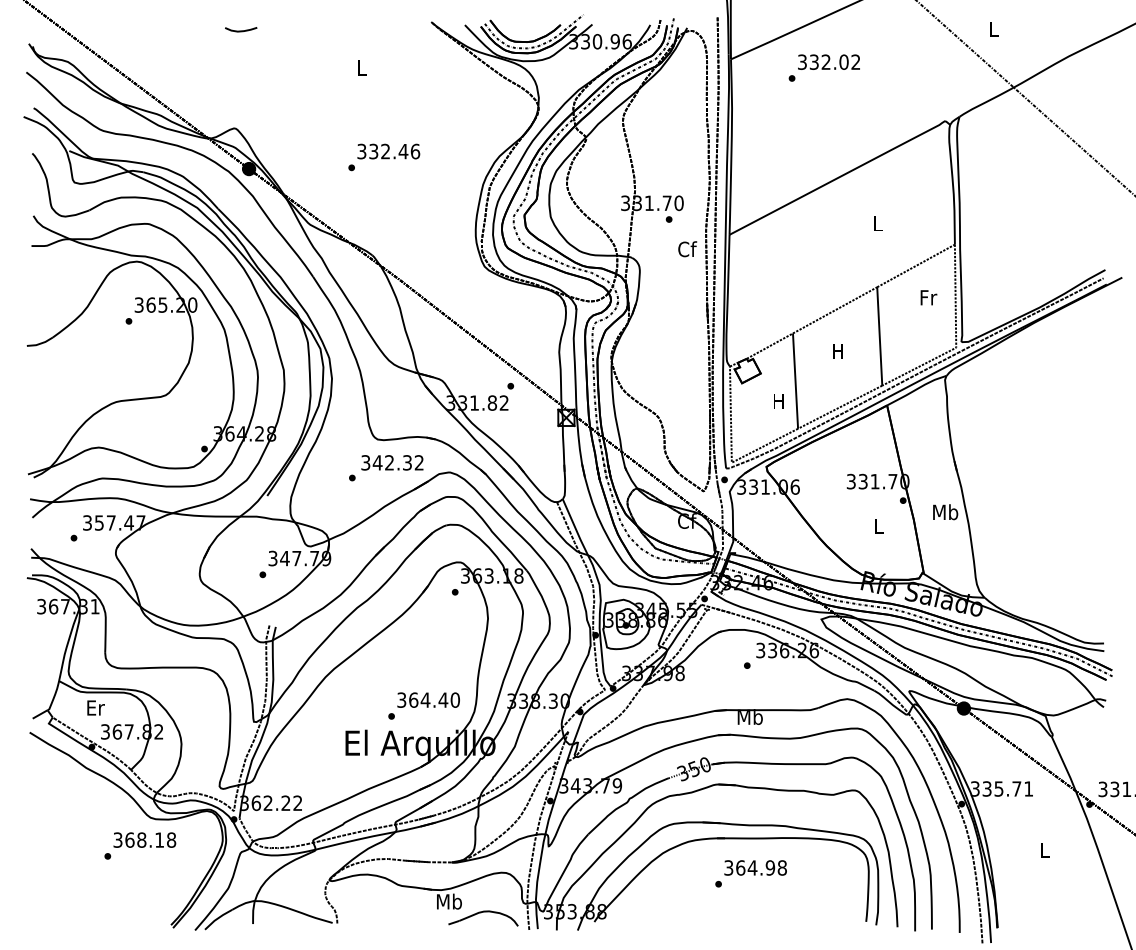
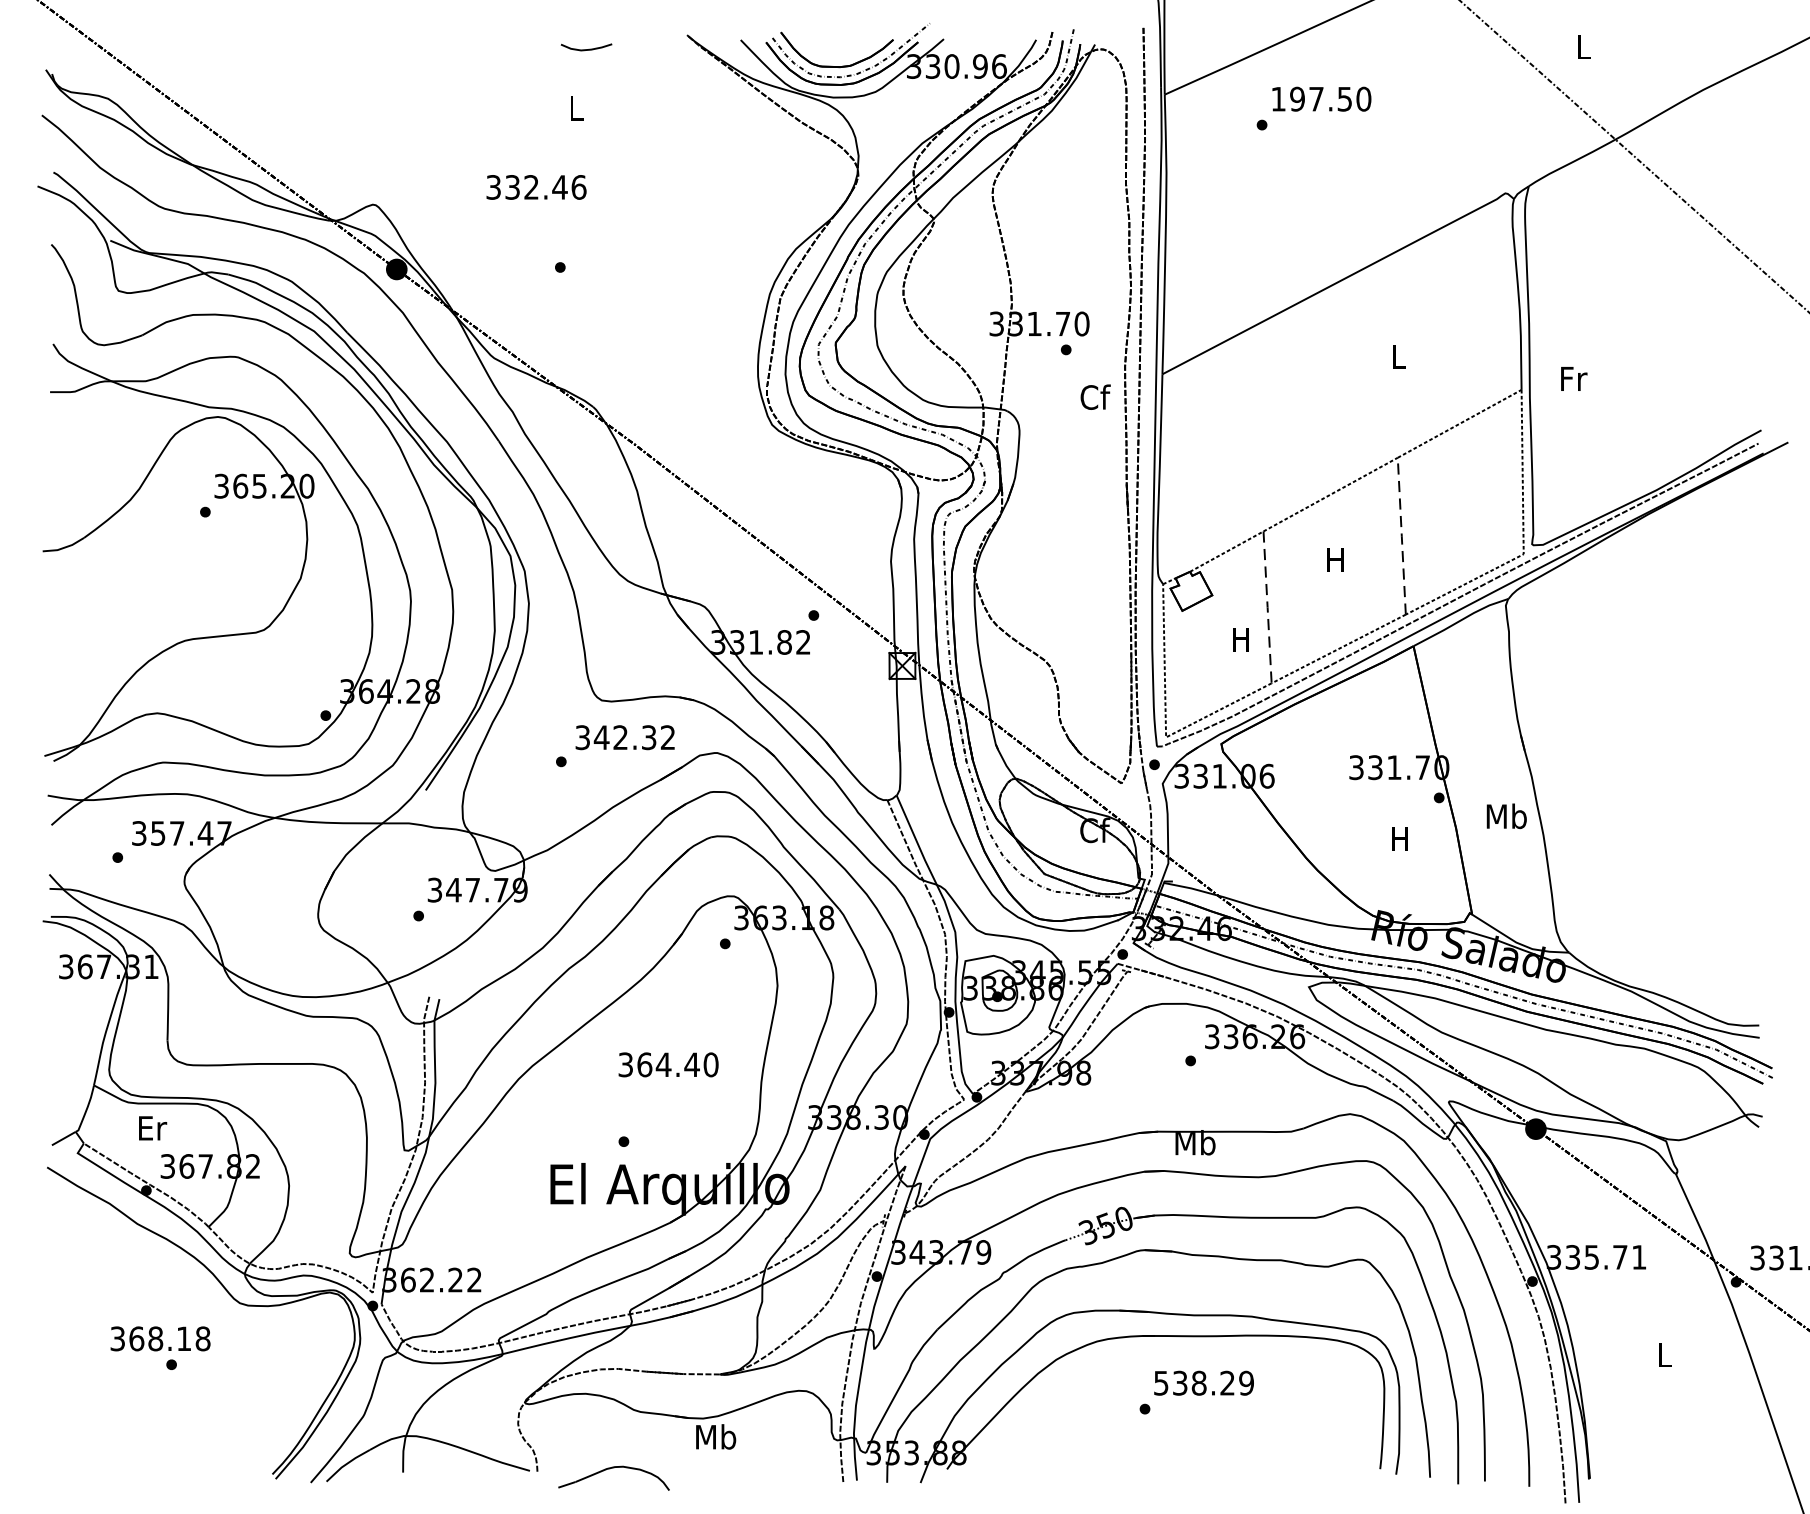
curve: (241, 30) -> (587, 48), moved
text: (829, 61) -> (1321, 98), 332.02 -> 197.50
text: (388, 151) -> (536, 187), moved
text: (928, 297) -> (1573, 378), moved
line: (879, 336) -> (1401, 536), solid -> dashed
line: (795, 381) -> (1267, 607), solid -> dashed
text: (878, 526) -> (1399, 839), L -> H
text: (428, 699) -> (668, 1063), moved
text: (144, 839) -> (159, 1337), moved
text: (755, 867) -> (1203, 1382), 364.98 -> 538.29
part: (483, 918) -> (614, 1478), moved

